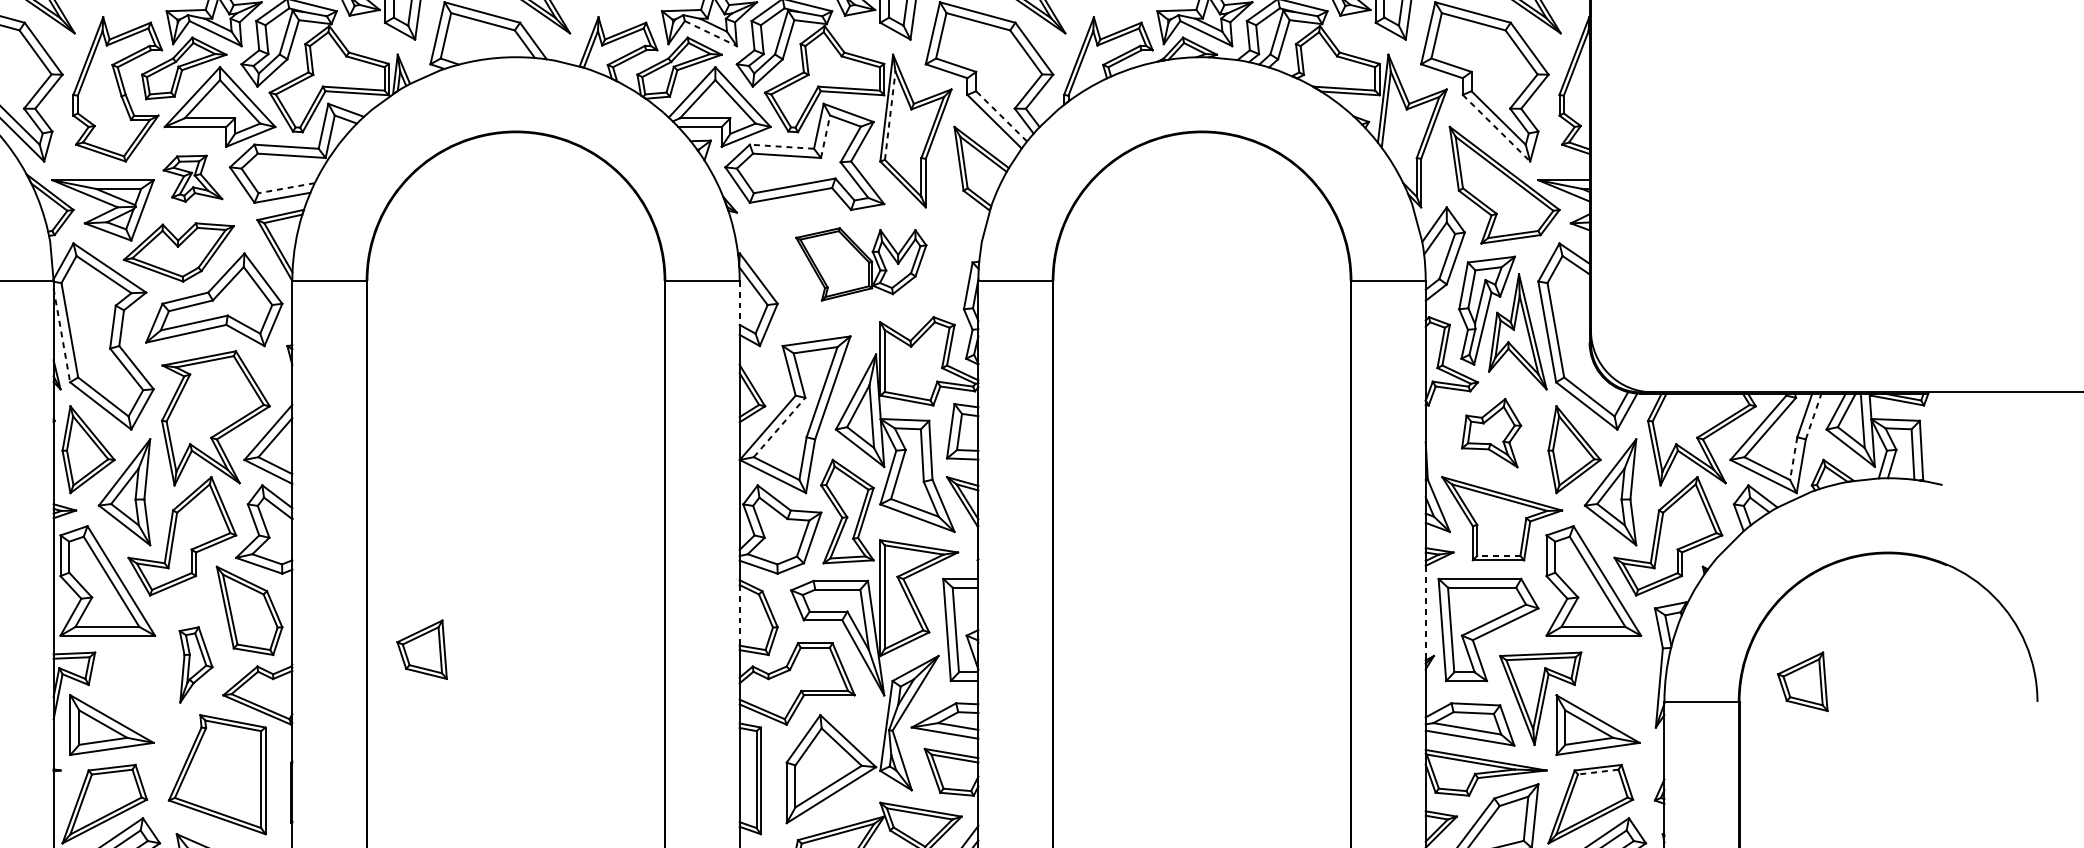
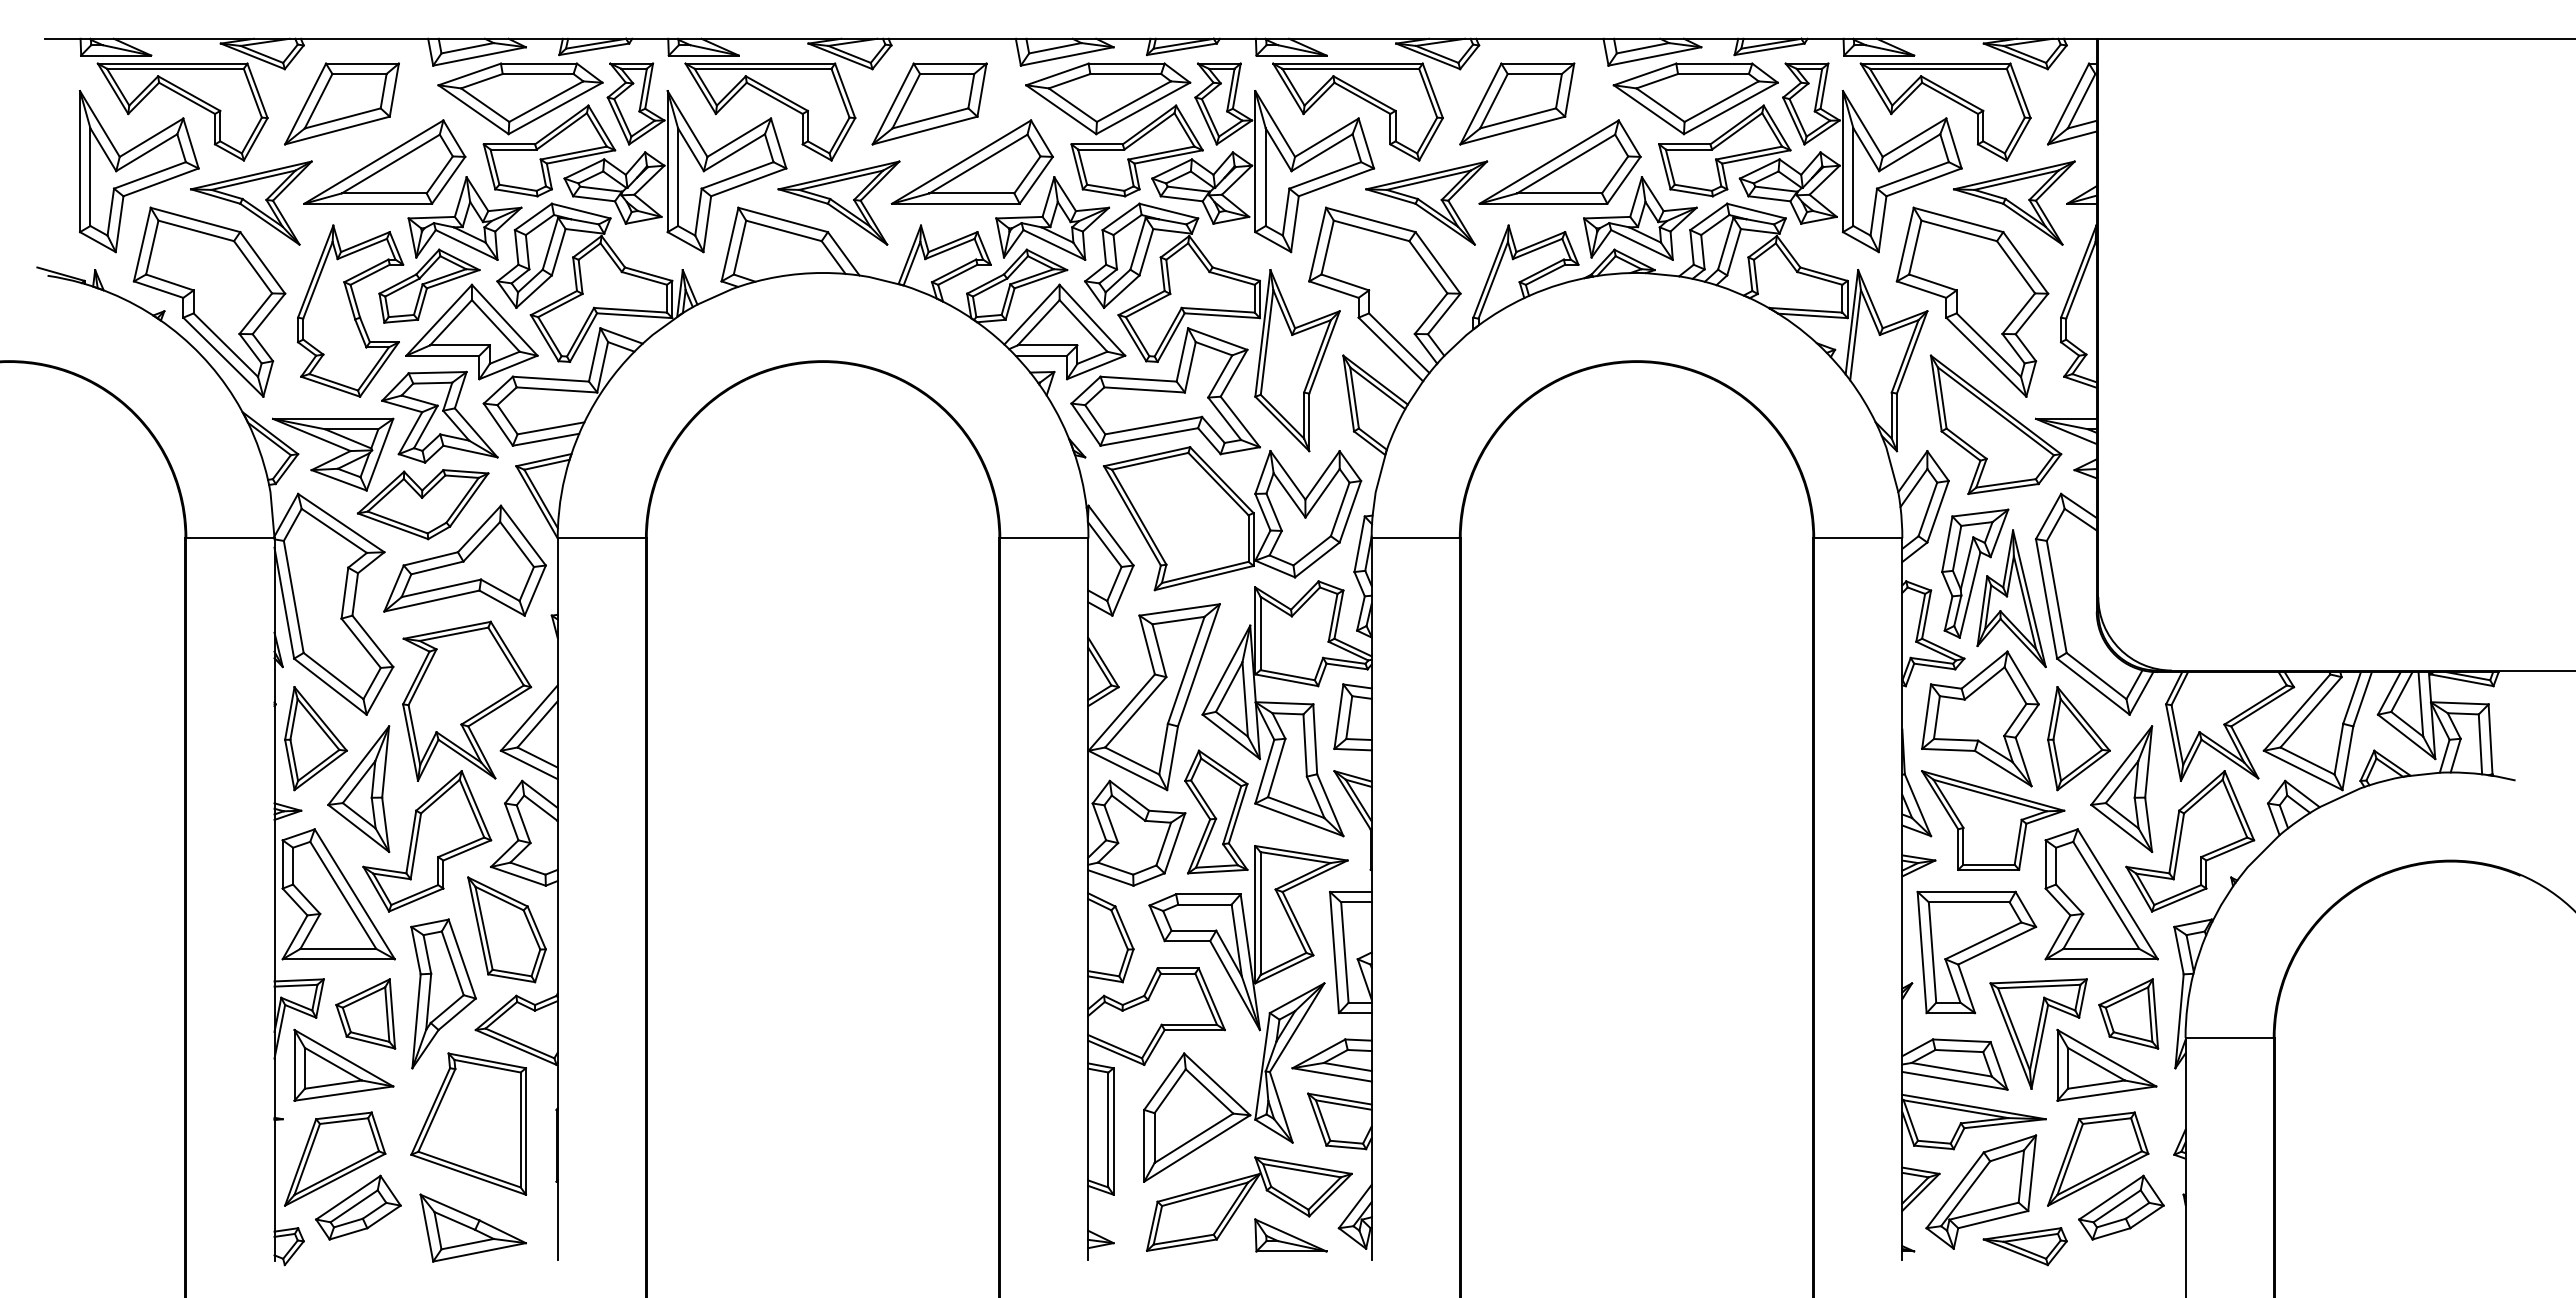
line: (711, 34) -> (1054, 245), dashed -> solid
line: (890, 115) -> (1267, 342), dashed -> solid
line: (1001, 115) -> (1398, 342), dashed -> solid
line: (1496, 128) -> (1986, 357), dashed -> solid
line: (825, 136) -> (1190, 367), dashed -> solid
line: (781, 147) -> (1138, 379), dashed -> solid
part: (192, 178) -> (439, 416), size x1.67
line: (287, 188) -> (551, 428), dashed -> solid
part: (861, 264) -> (1232, 518), size x1.67
line: (739, 302) -> (1088, 564), dashed -> solid
line: (62, 335) -> (284, 603), dashed -> solid
line: (1813, 416) -> (2362, 699), dashed -> solid
line: (779, 427) -> (1135, 712), dashed -> solid
part: (1491, 432) -> (1980, 718), size x1.67
line: (1793, 458) -> (2338, 749), dashed -> solid
line: (1499, 555) -> (1989, 864), dashed -> solid
line: (1425, 613) -> (1902, 933), dashed -> solid
line: (739, 615) -> (1088, 935), dashed -> solid
part: (421, 649) -> (365, 1013), moved
part: (196, 664) -> (443, 993), size x1.67
part: (1802, 681) -> (2128, 1013), moved
line: (1597, 772) -> (2106, 1121), dashed -> solid

